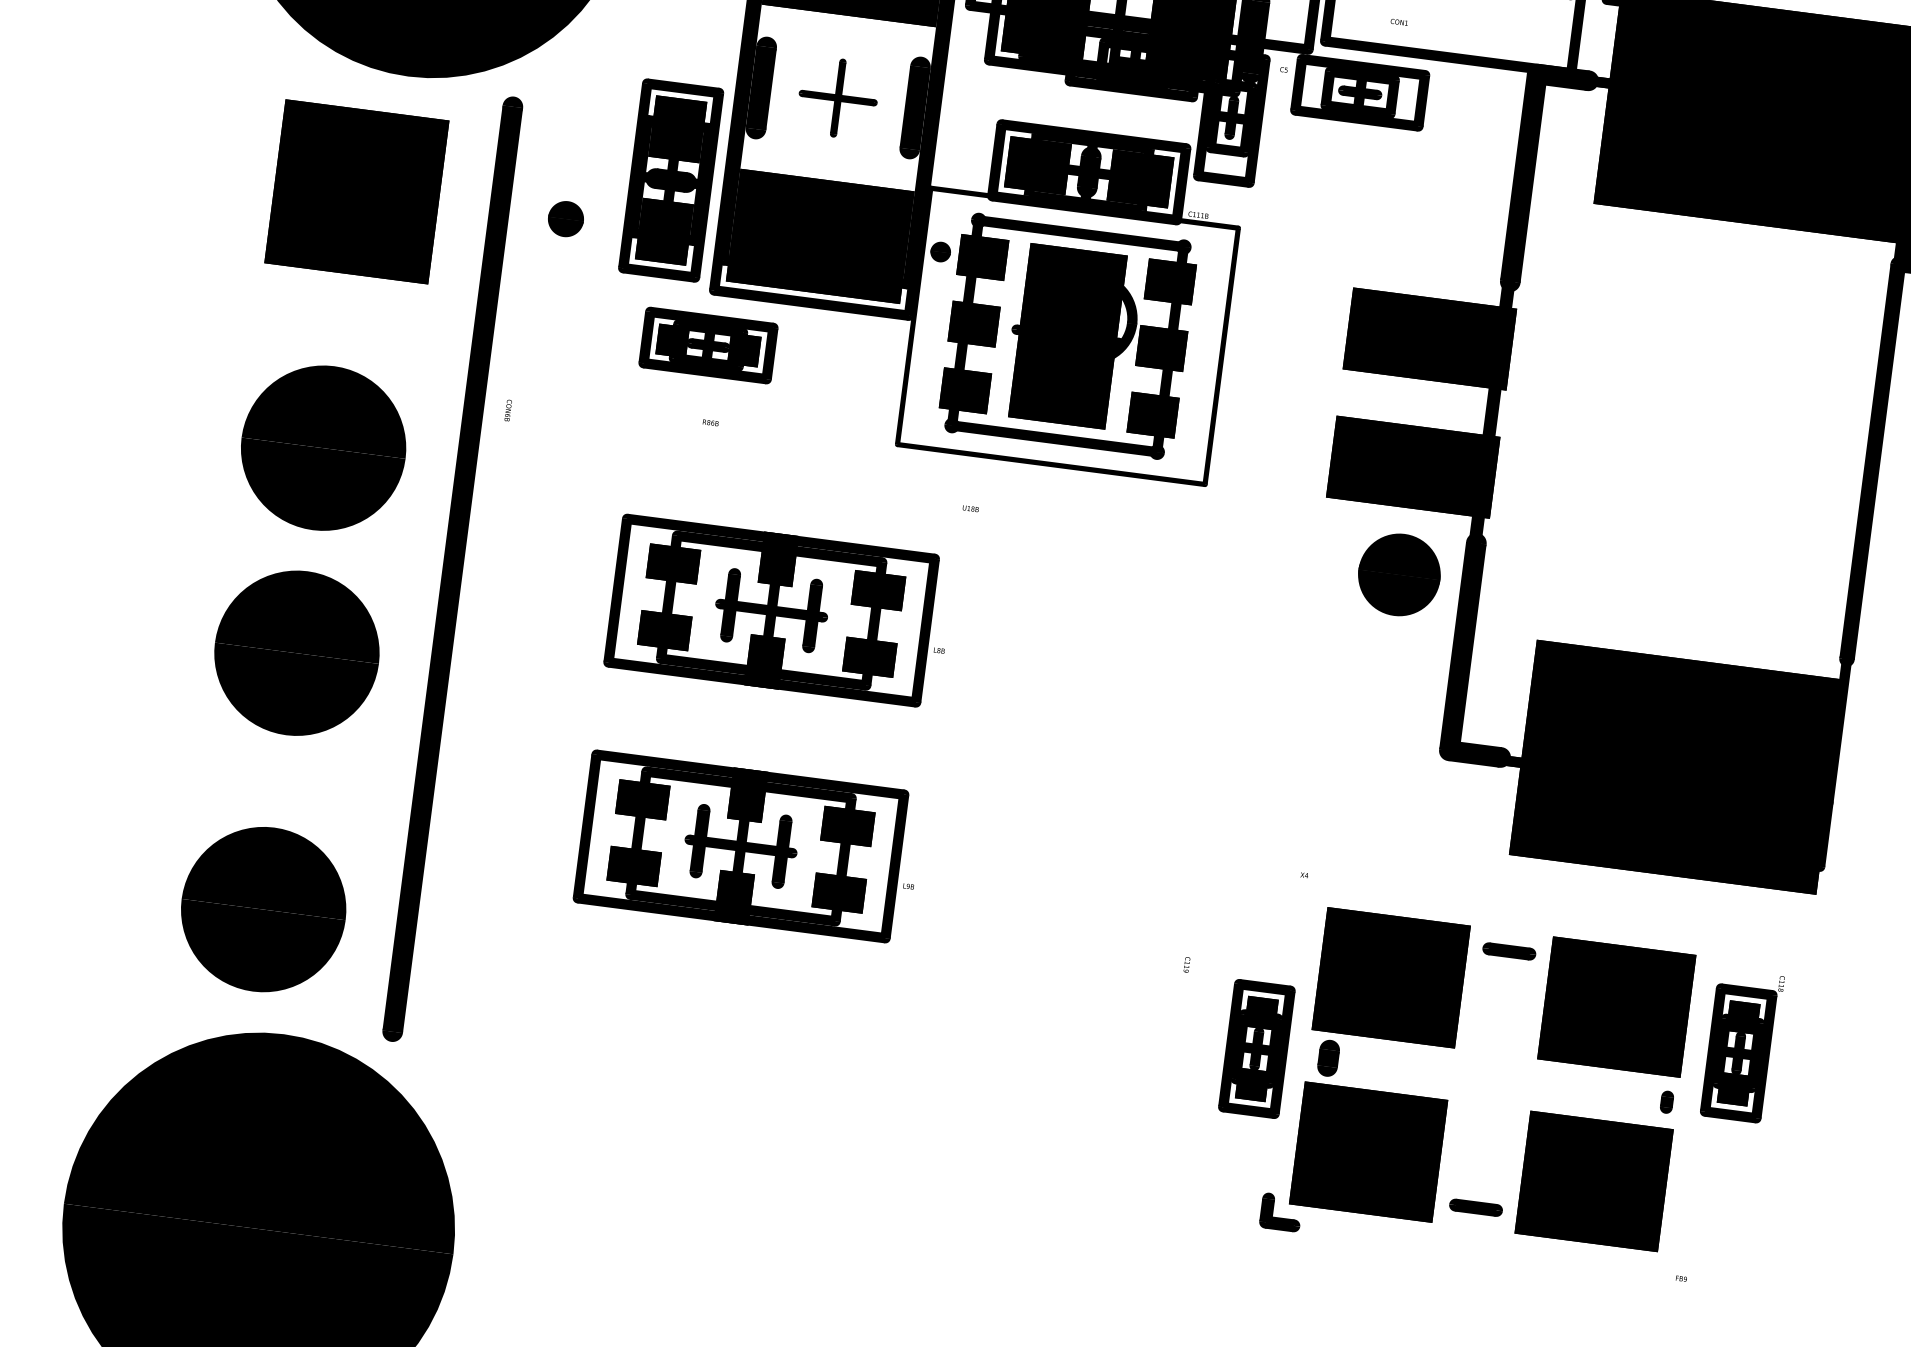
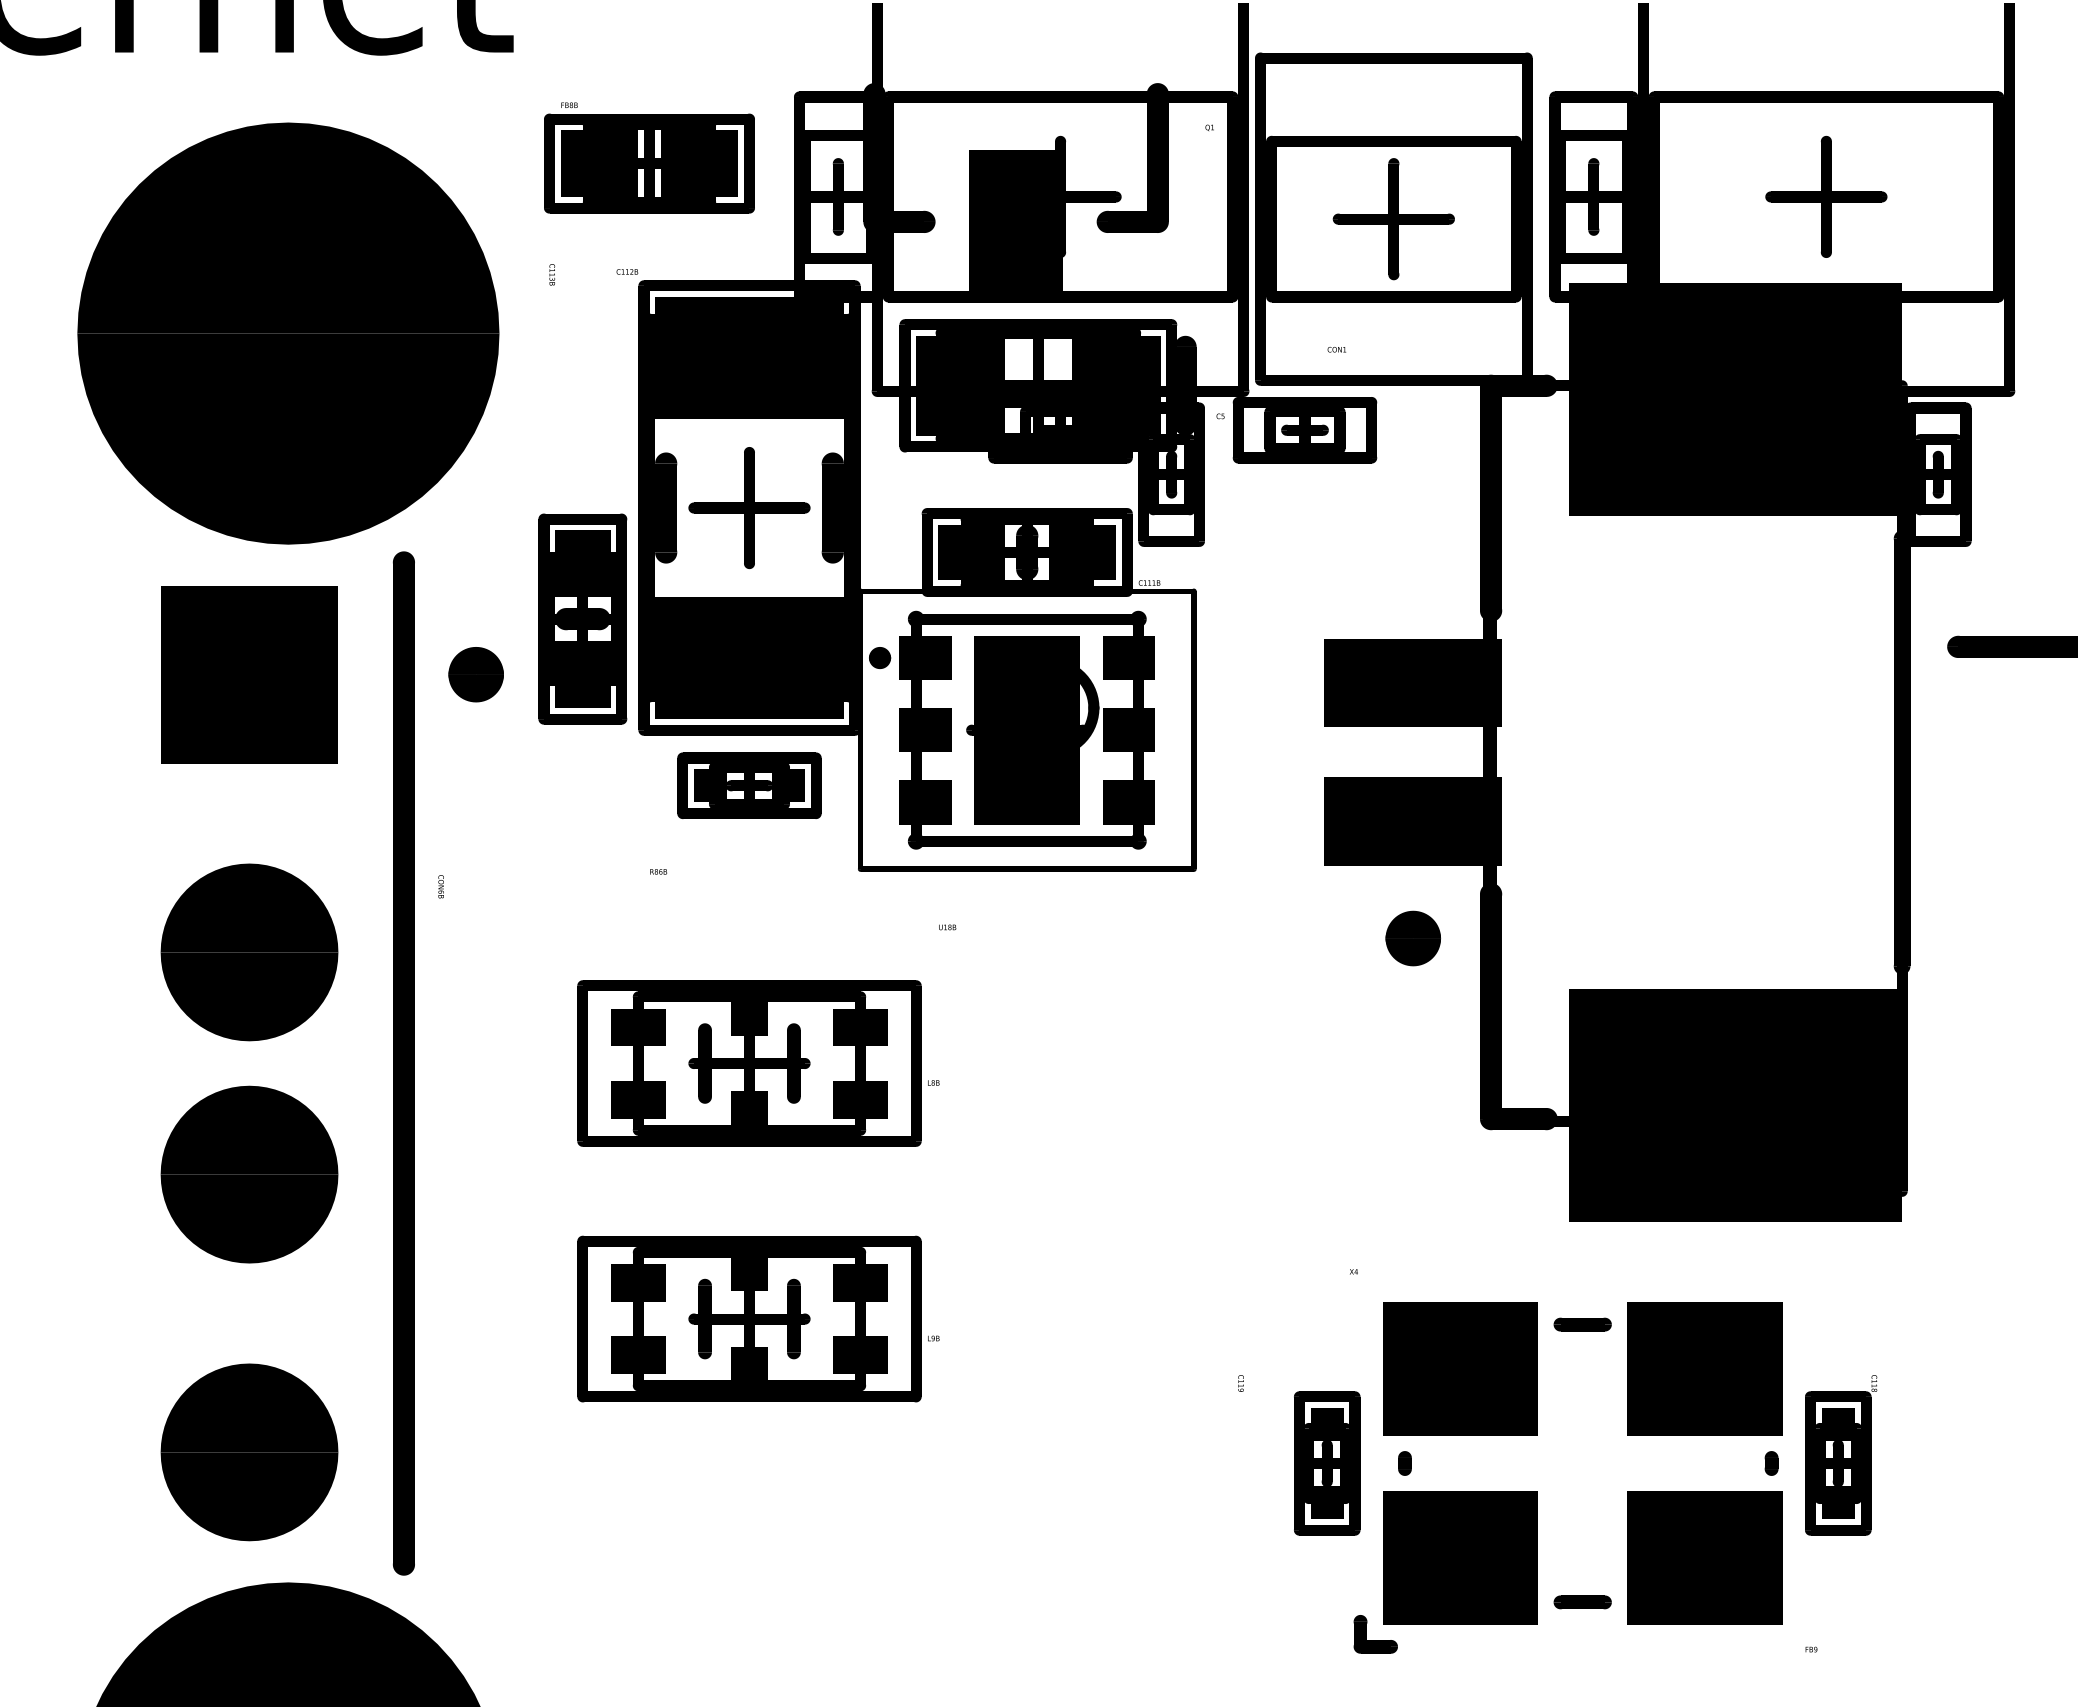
part: (838, 98) -> (749, 508), size x1.43
part: (565, 218) -> (475, 674), size x1.43
part: (708, 345) -> (749, 785), moved
part: (1398, 574) -> (1412, 938), size x0.62
text: (1742, 1046) -> (1841, 1455), moved
part: (1328, 1058) -> (1404, 1463), size x0.62

